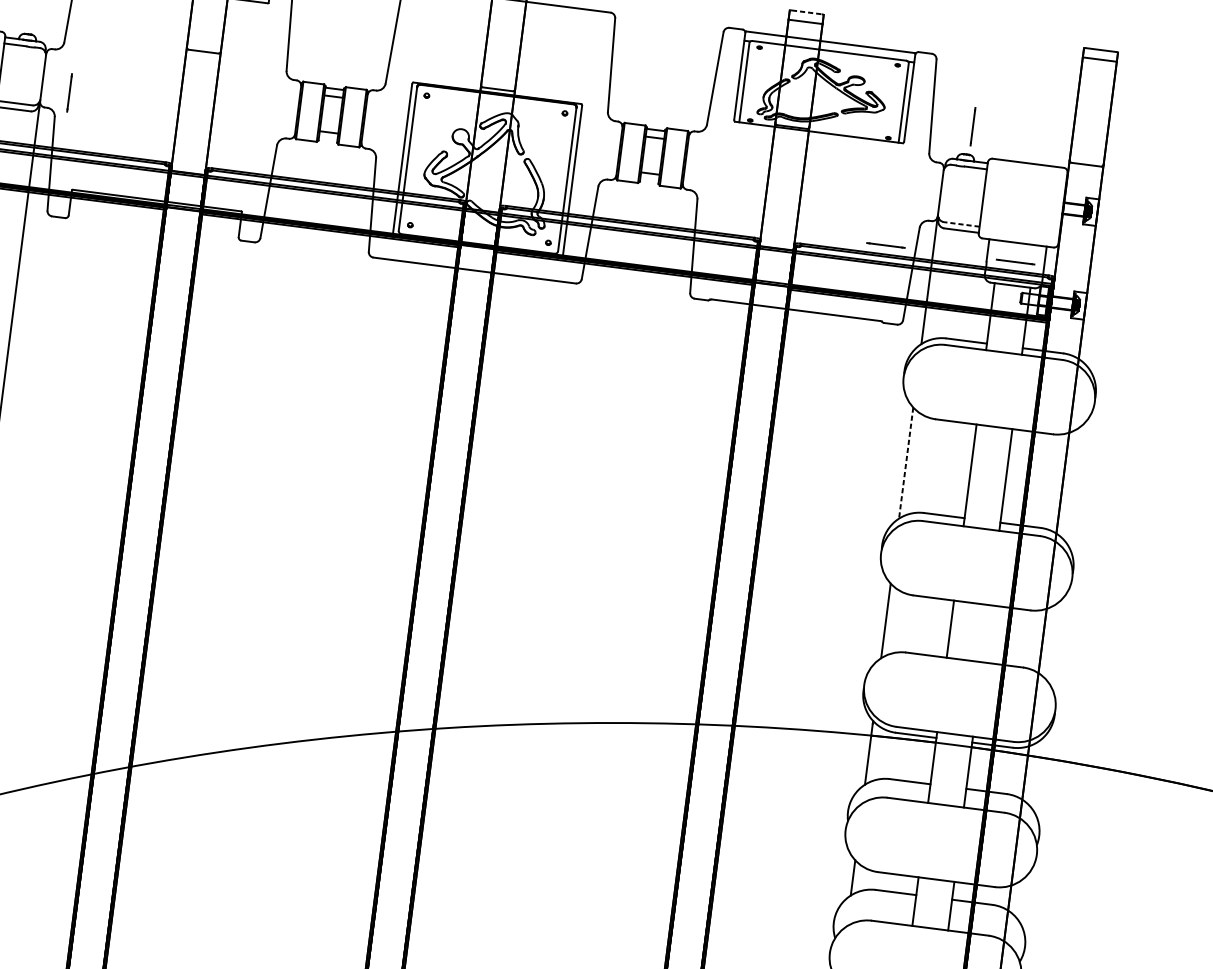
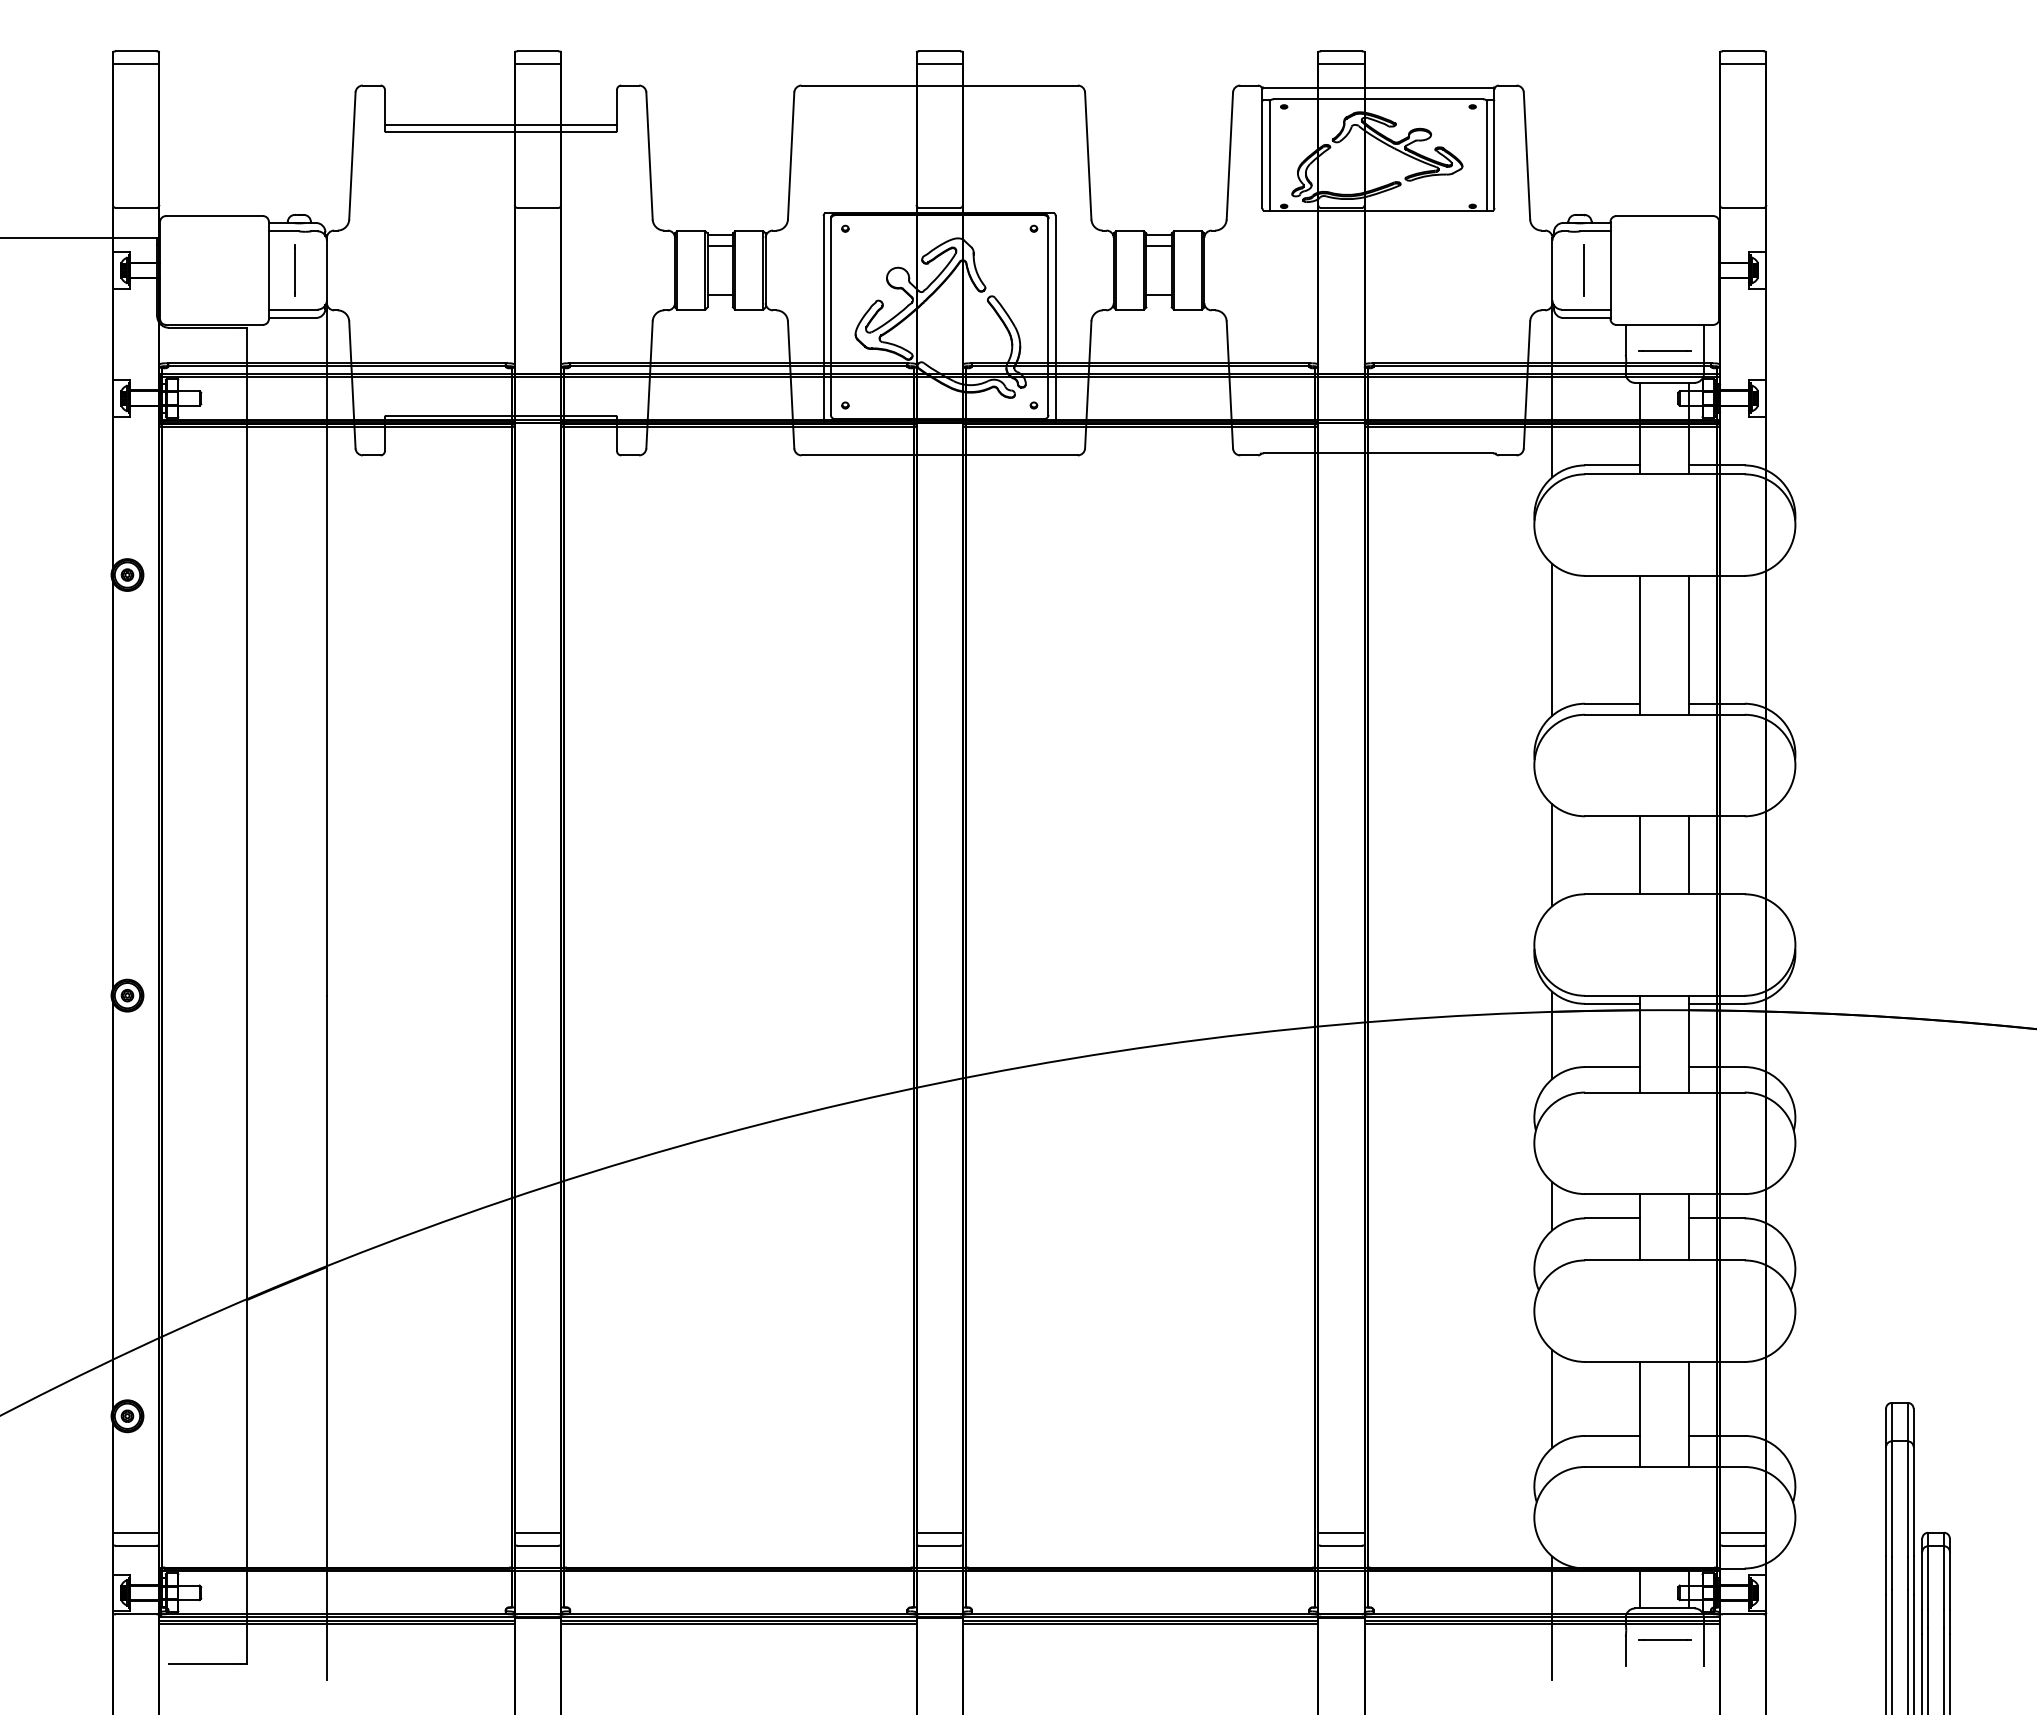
line: (806, 12) -> (1341, 51), dashed -> solid
line: (69, 92) -> (294, 270), moved
line: (972, 126) -> (1583, 270), moved
line: (961, 224) -> (1585, 309), dashed -> solid
line: (885, 245) -> (1487, 350), removed
line: (906, 462) -> (1552, 639), dashed -> solid
line: (986, 633) -> (1689, 855), added

